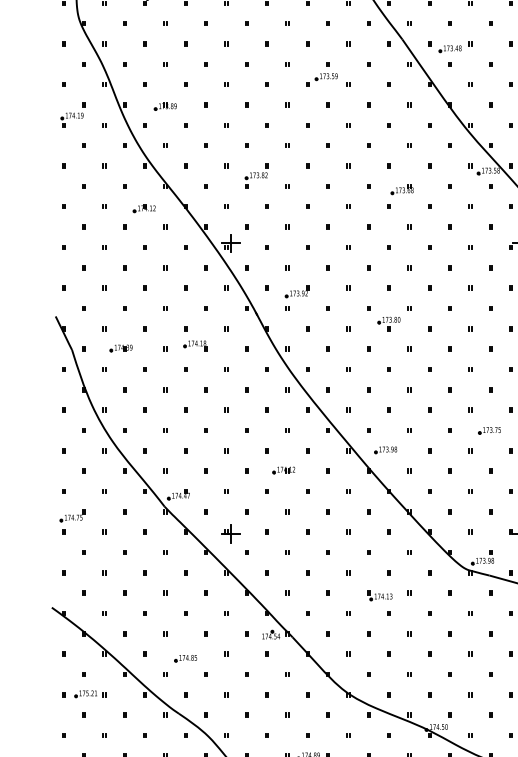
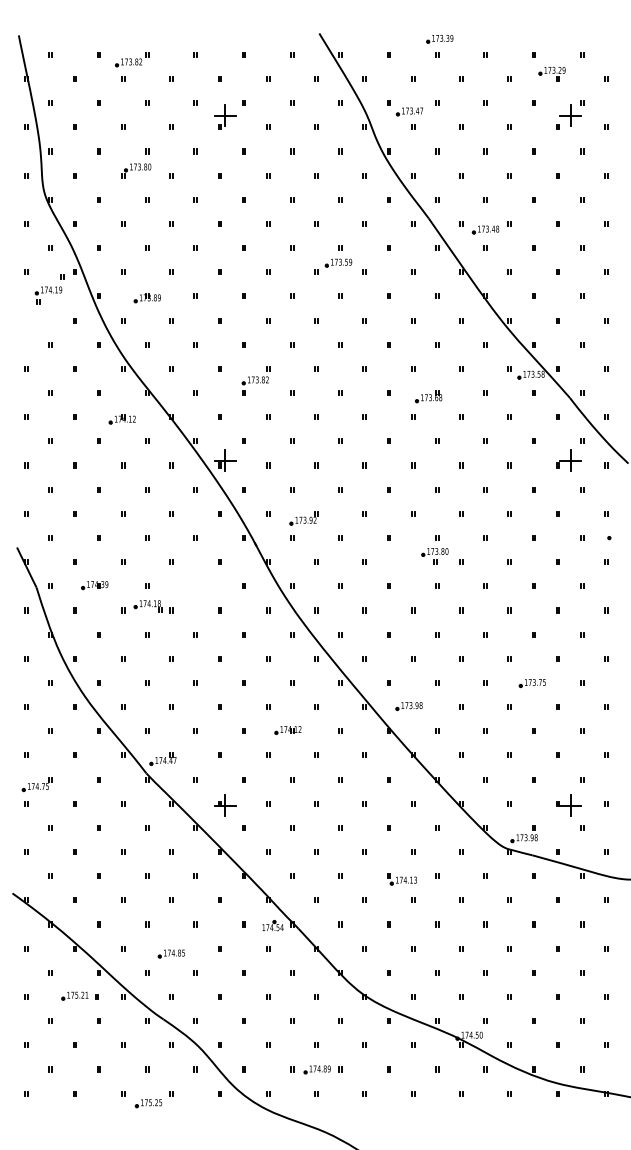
part: (72, 115) -> (49, 289), moved
part: (388, 324) -> (434, 556), moved
part: (194, 345) -> (147, 606), moved
part: (89, 693) -> (79, 995), moved

